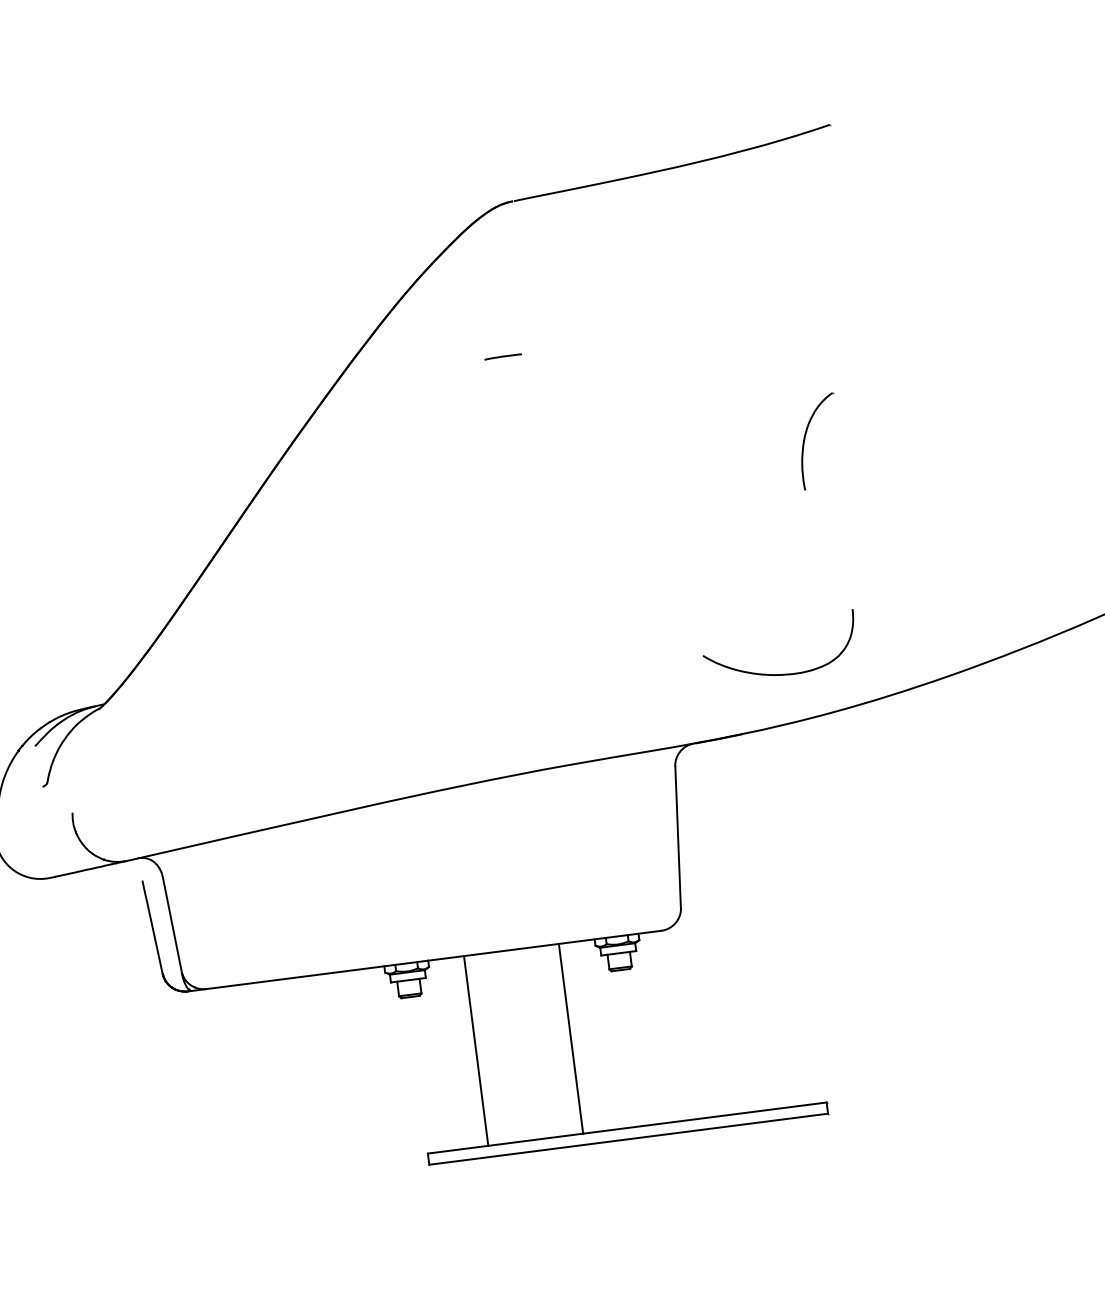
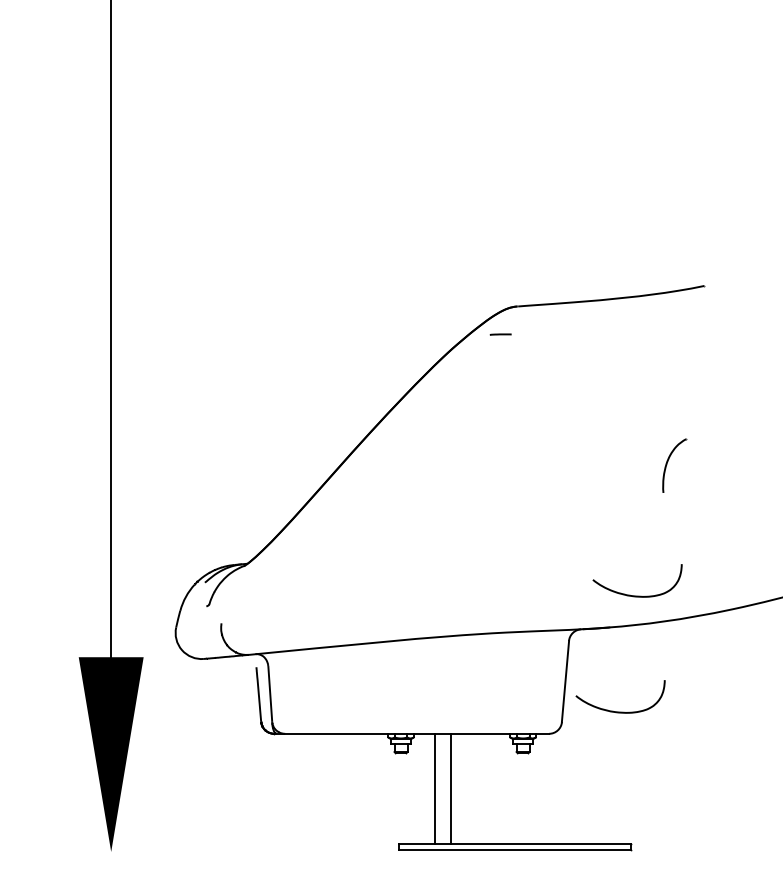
line: (502, 356) -> (500, 334), moved
curve: (779, 876) -> (620, 711), added
line: (570, 1038) -> (450, 788), moved

